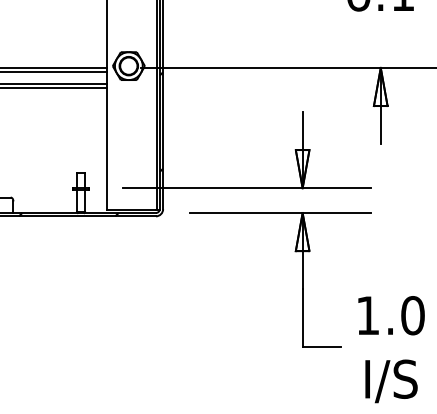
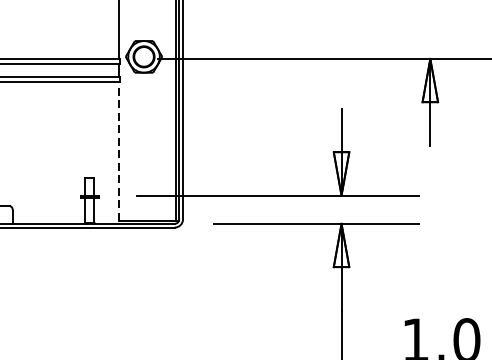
hatch: (91, 144) -> (101, 145), removed
line: (107, 148) -> (119, 150), solid -> dashed

